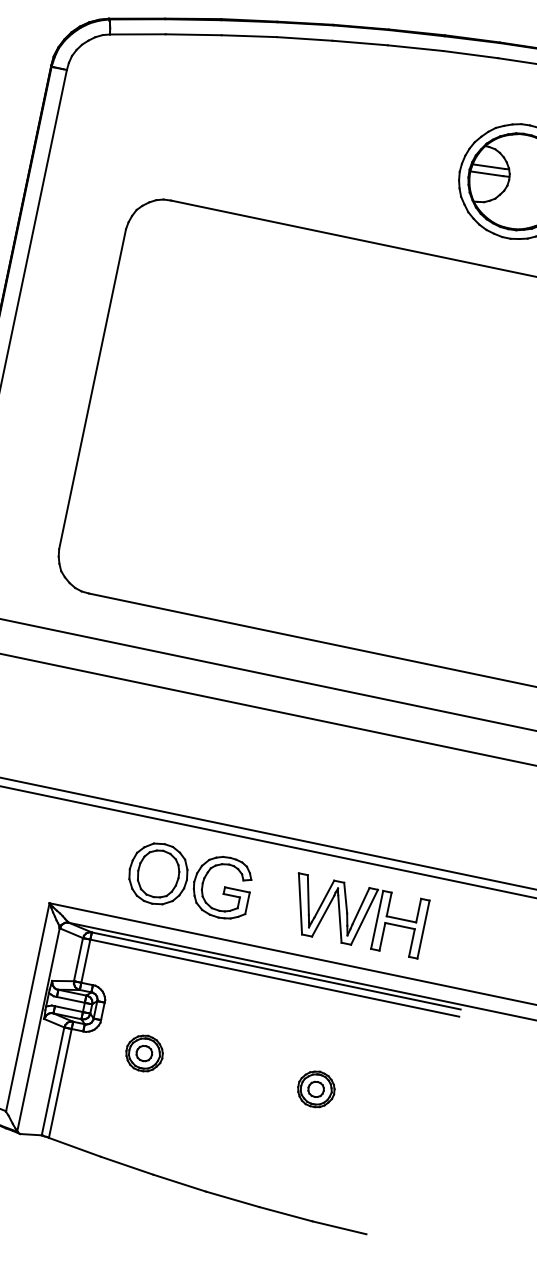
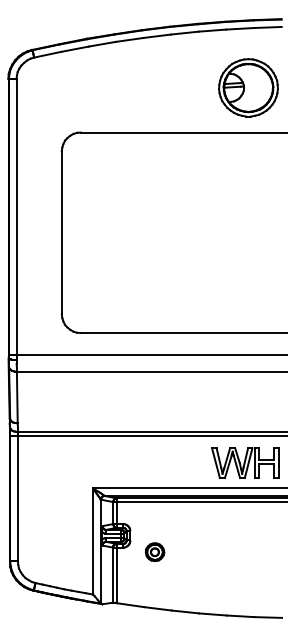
part: (190, 879) -> (159, 462), removed
part: (316, 1087) -> (242, 551), removed

